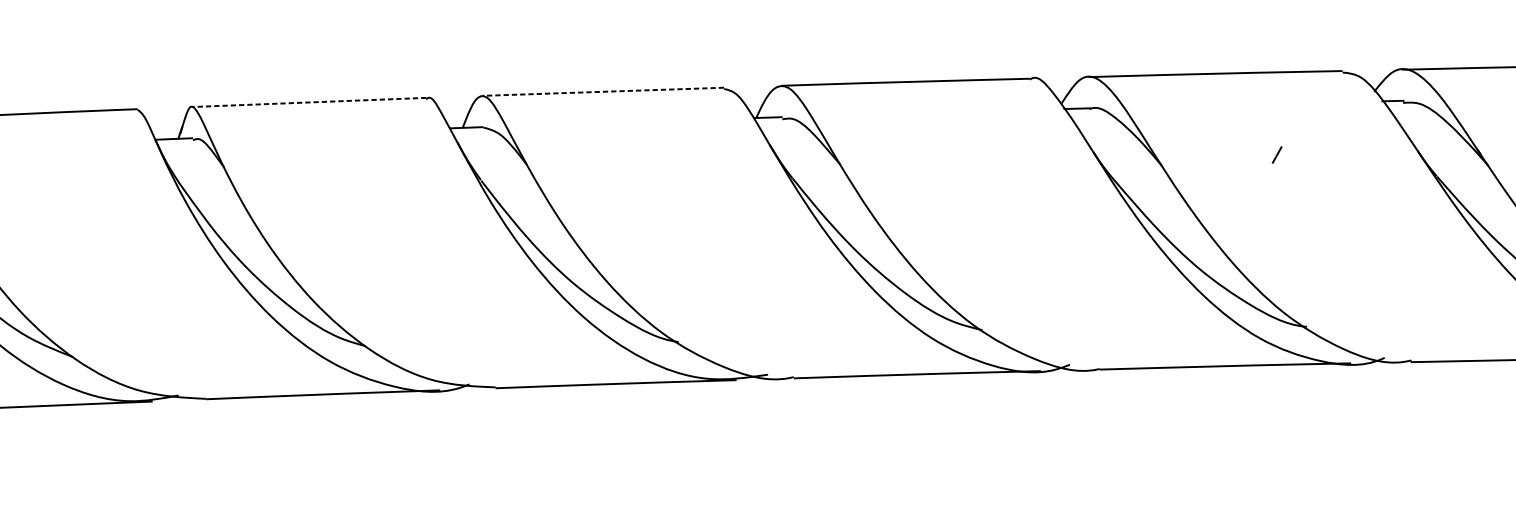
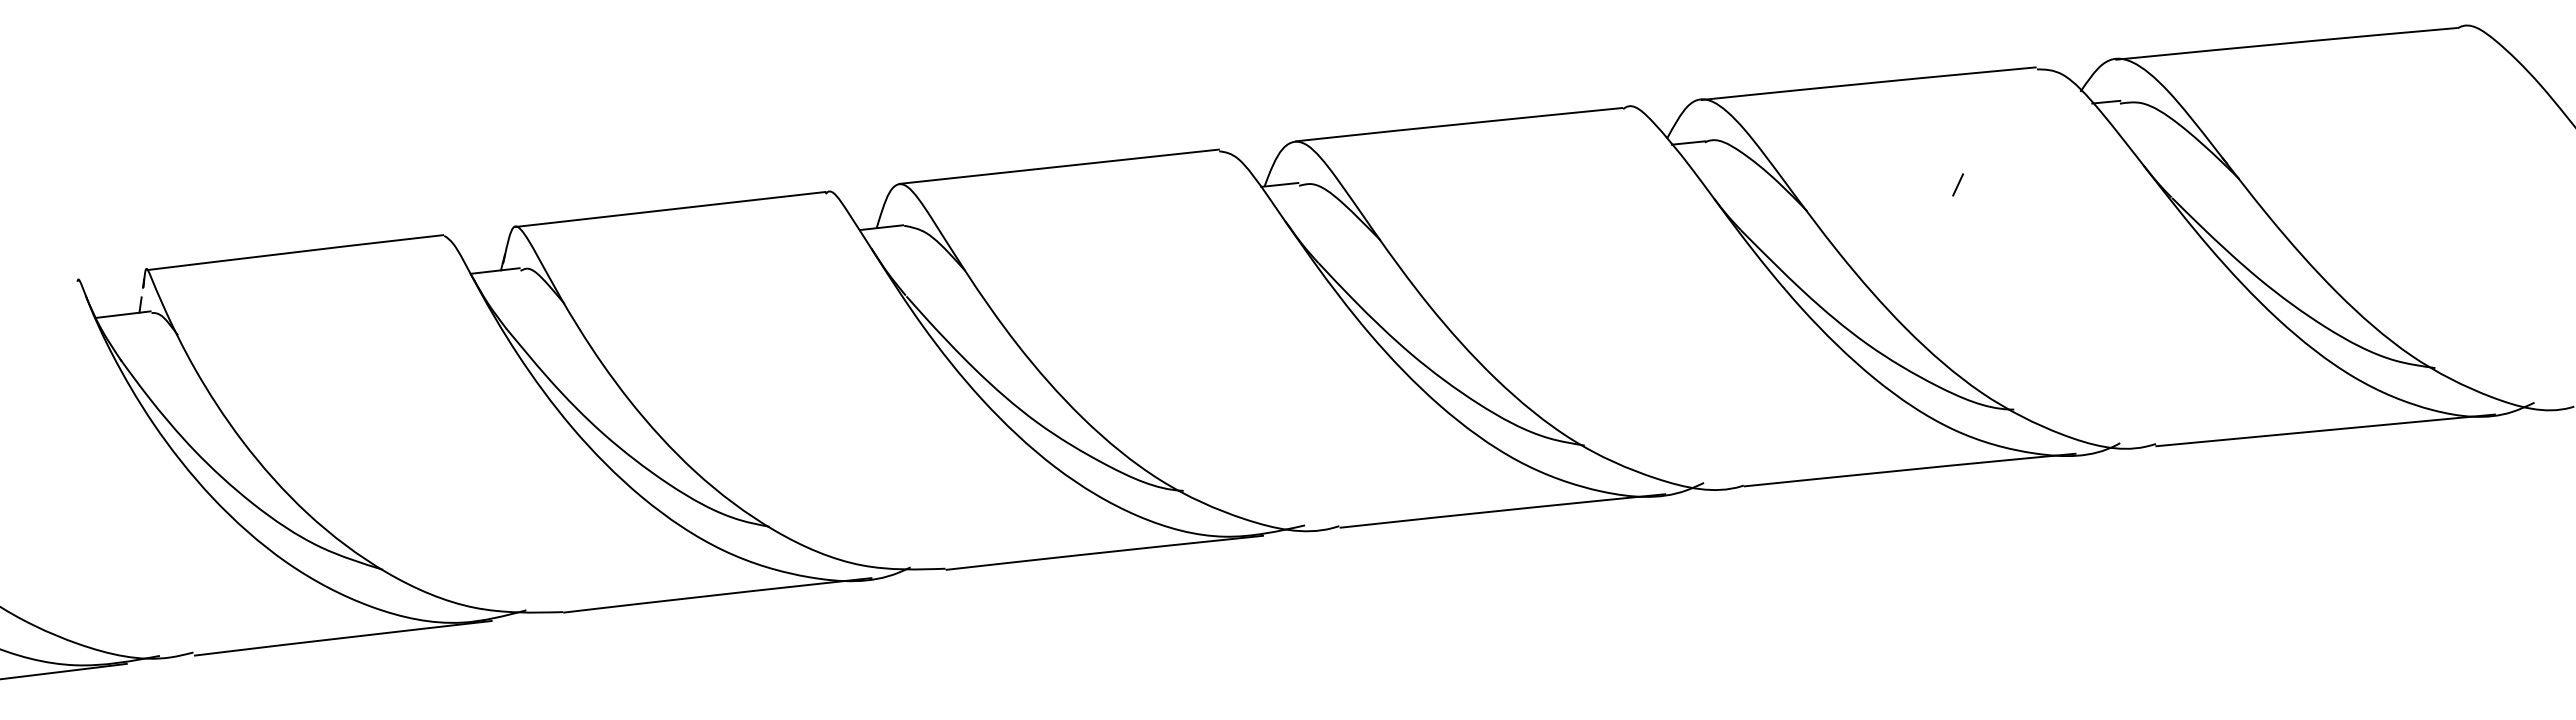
line: (603, 91) -> (1059, 166), dashed -> solid
line: (308, 102) -> (670, 209), dashed -> solid

